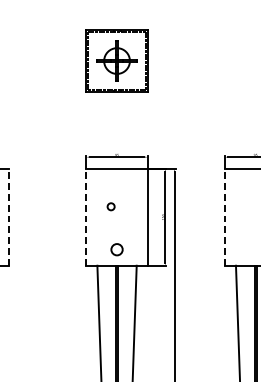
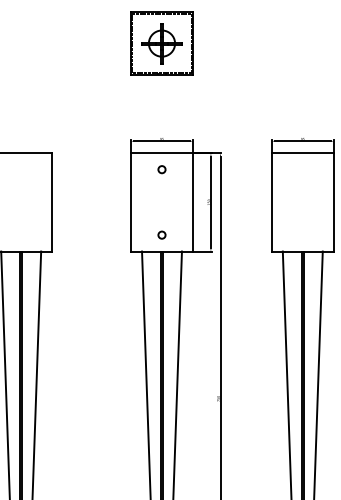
circle: (110, 206) -> (161, 169), moved
line: (9, 216) -> (52, 201), dashed -> solid
line: (86, 216) -> (130, 201), dashed -> solid
line: (224, 216) -> (271, 201), dashed -> solid
circle: (116, 248) -> (161, 234), size x0.62

